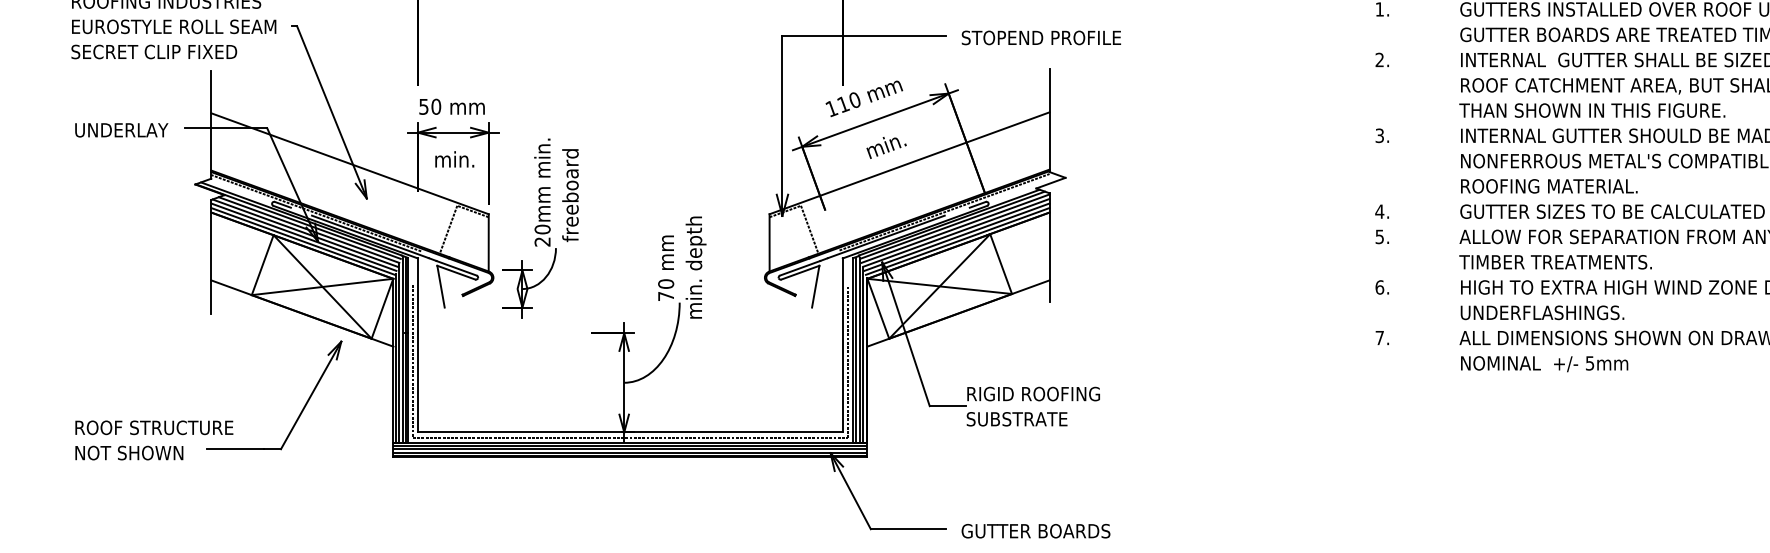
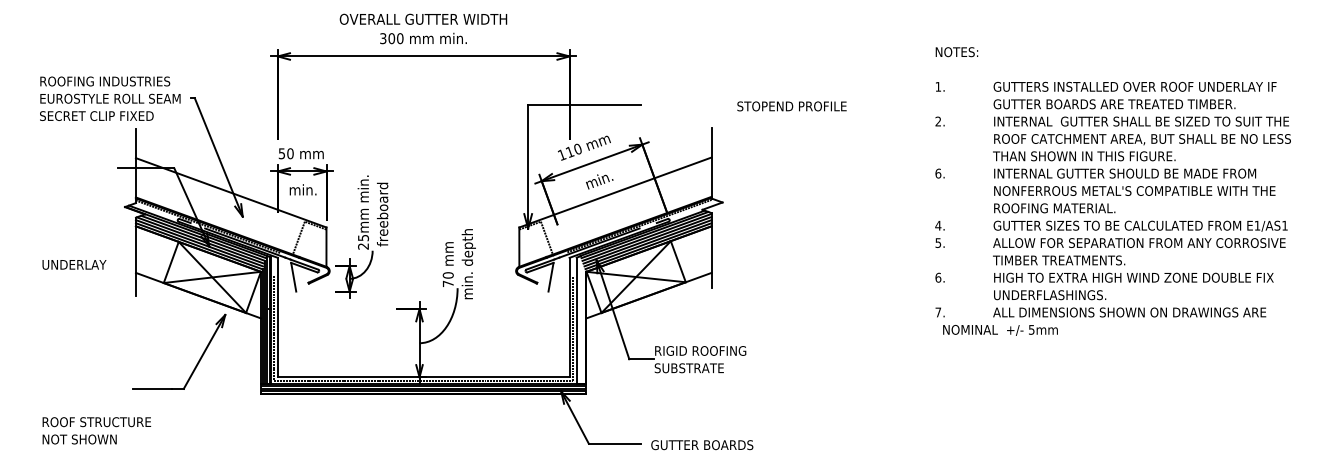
text: (1040, 38) -> (791, 106), moved
text: (121, 129) -> (74, 264), moved
text: (1380, 135) -> (938, 173), 3. -> 6.
text: (542, 228) -> (363, 237), 20mm -> 25mm
hatch: (860, 349) -> (581, 320), removed
text: (1544, 364) -> (1000, 330), moved
text: (153, 439) -> (96, 430), moved

